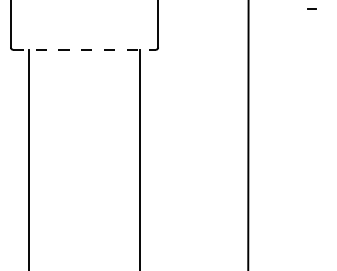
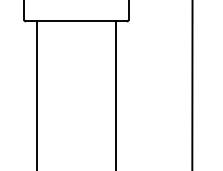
line: (85, 49) -> (77, 21), dashed -> solid

